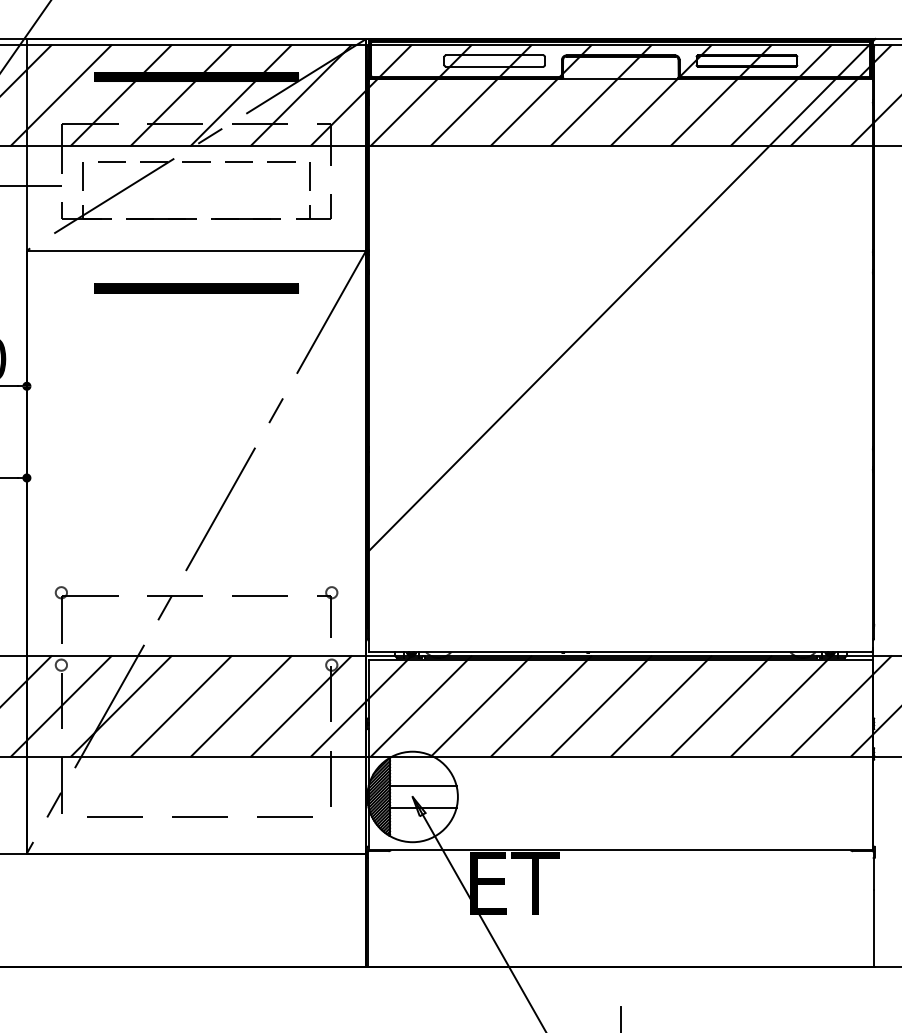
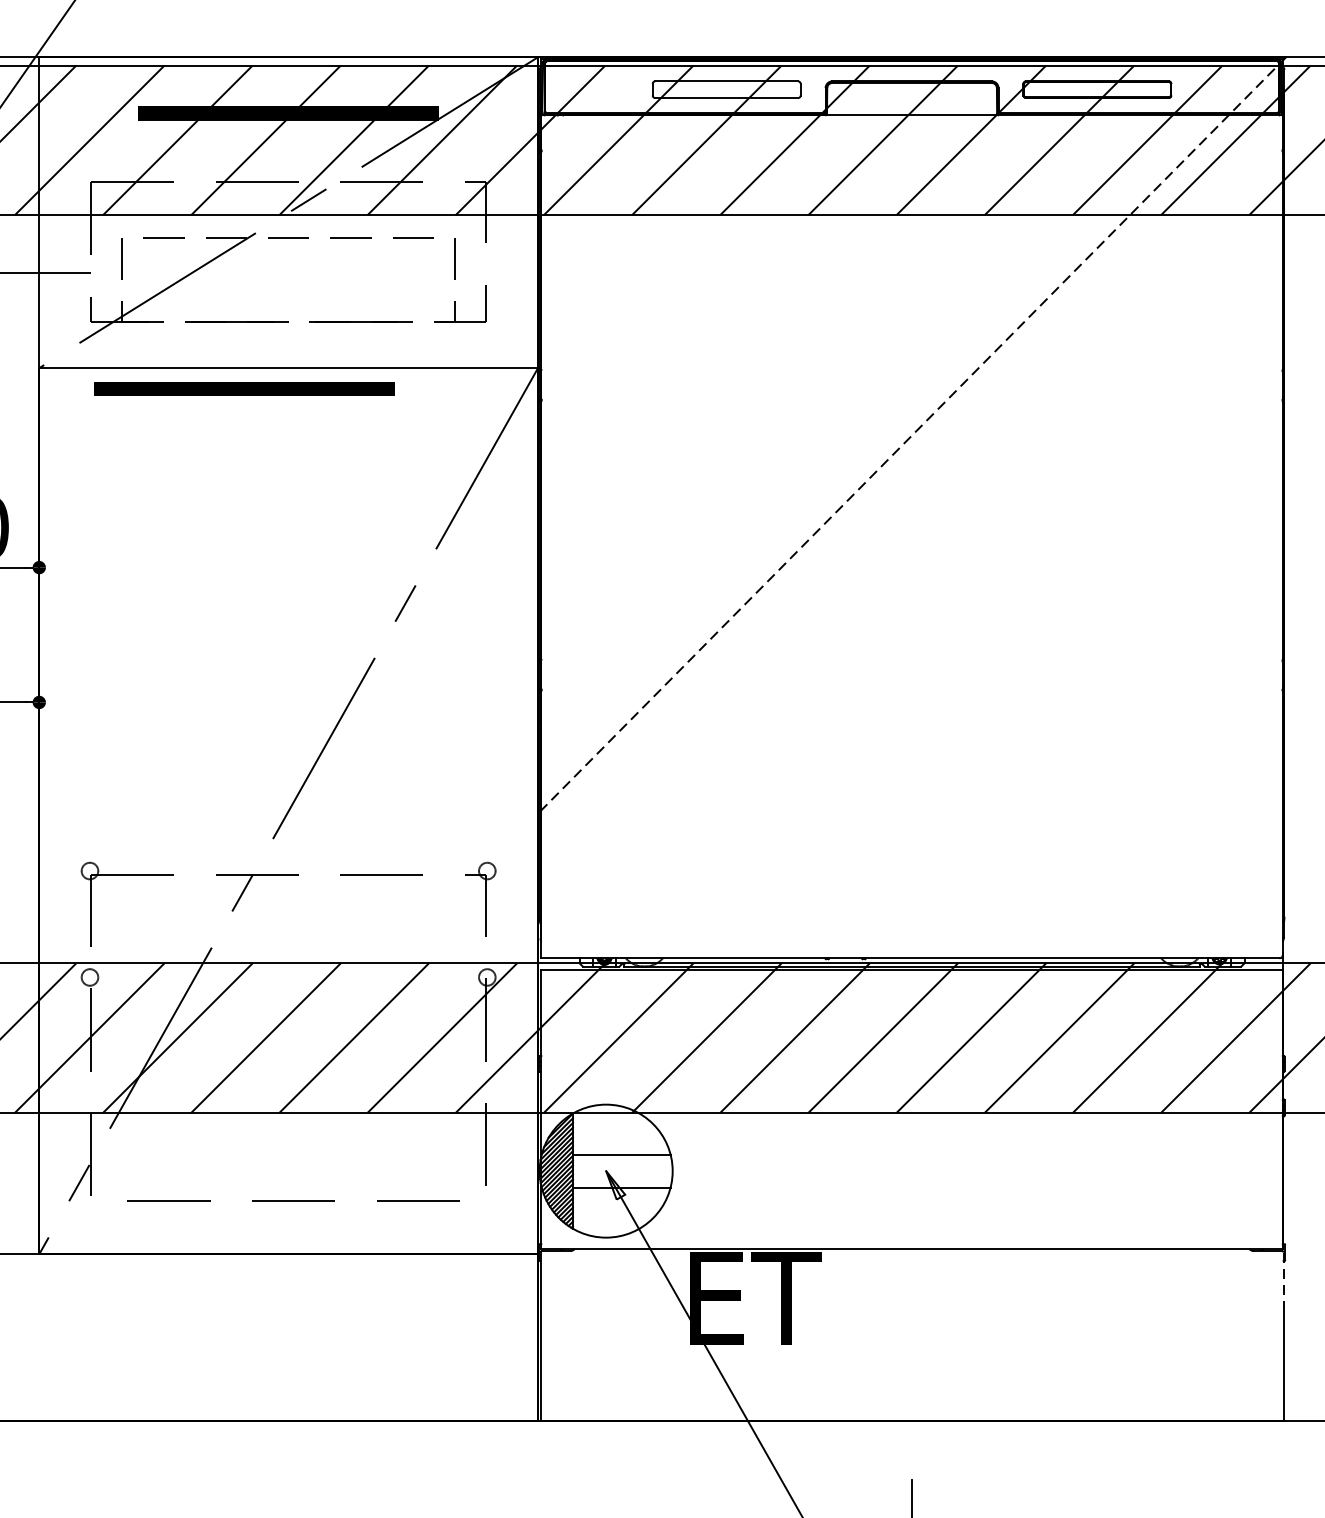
part: (196, 288) -> (244, 388), moved
line: (620, 296) -> (911, 435), solid -> dashed
line: (873, 871) -> (1283, 1280), solid -> dashed

